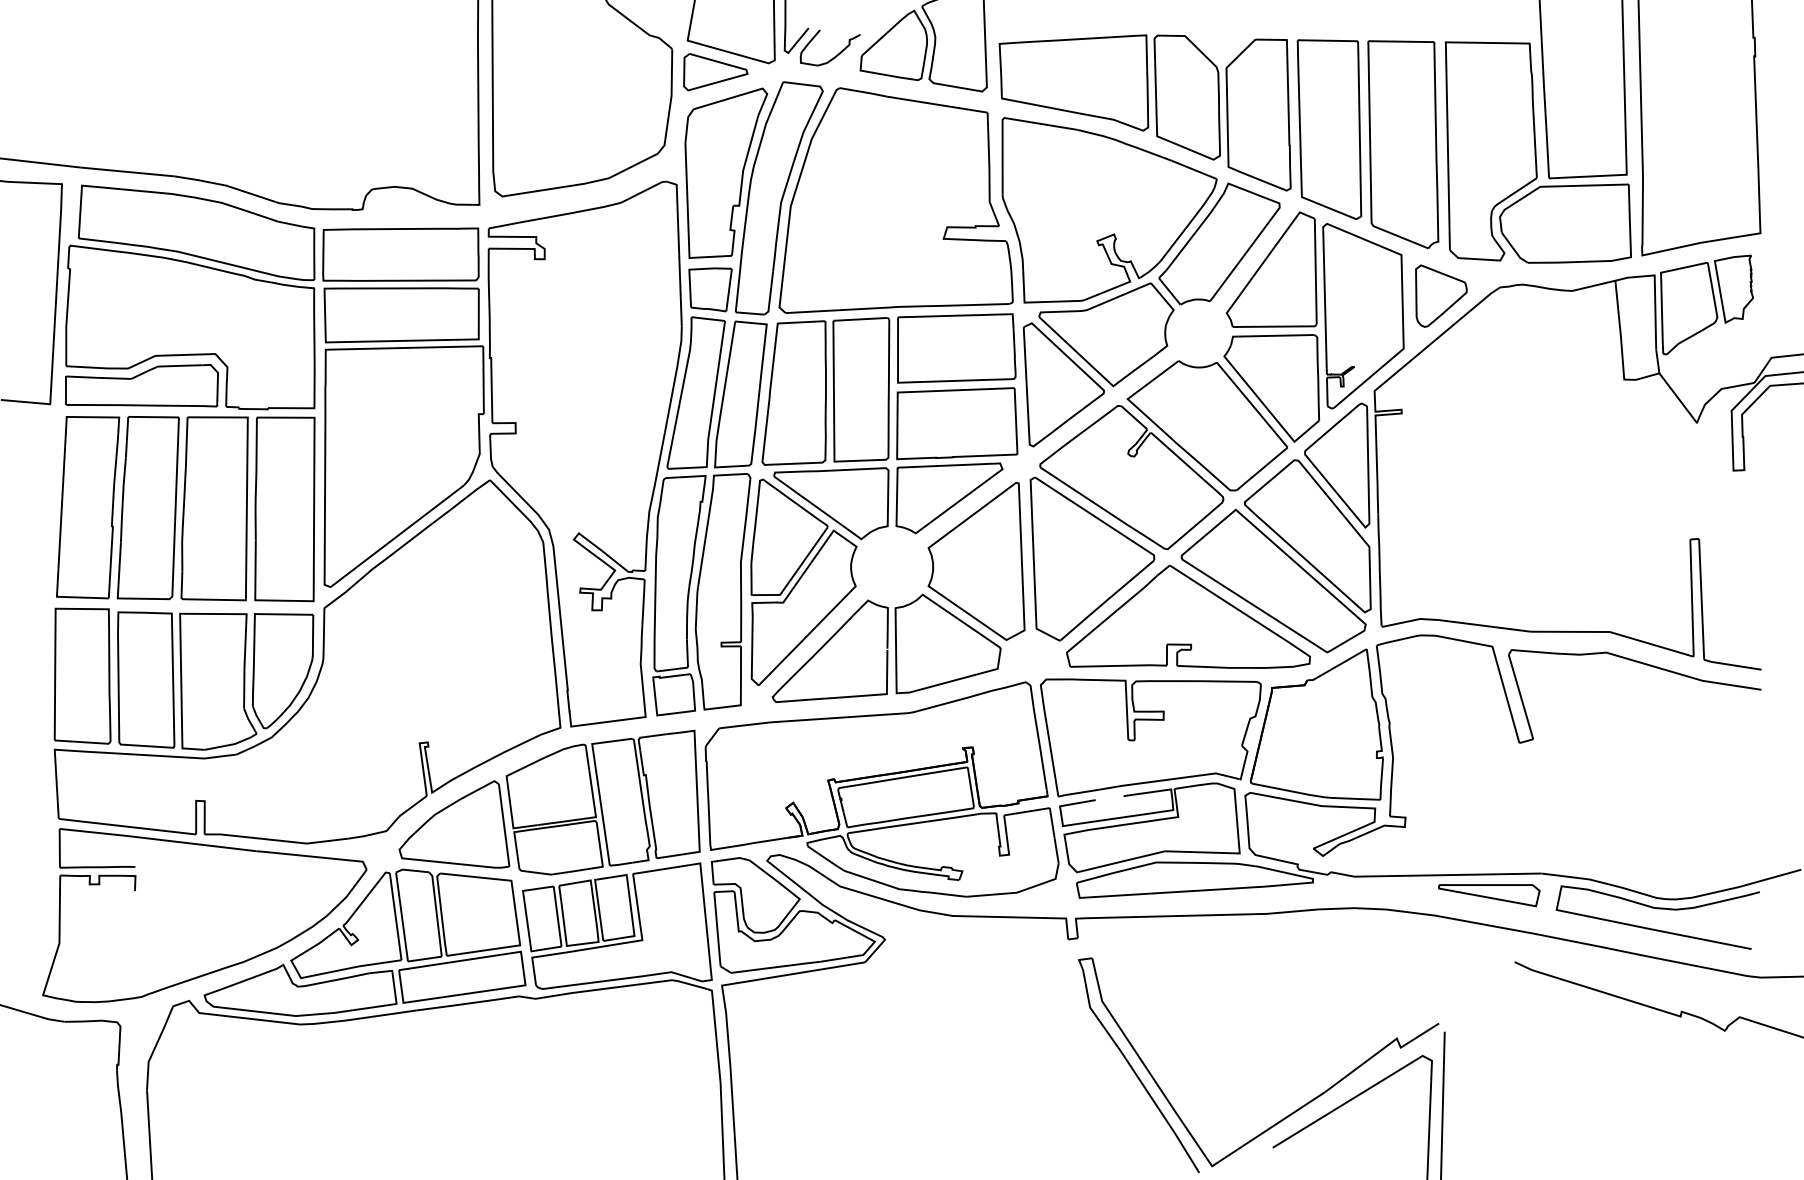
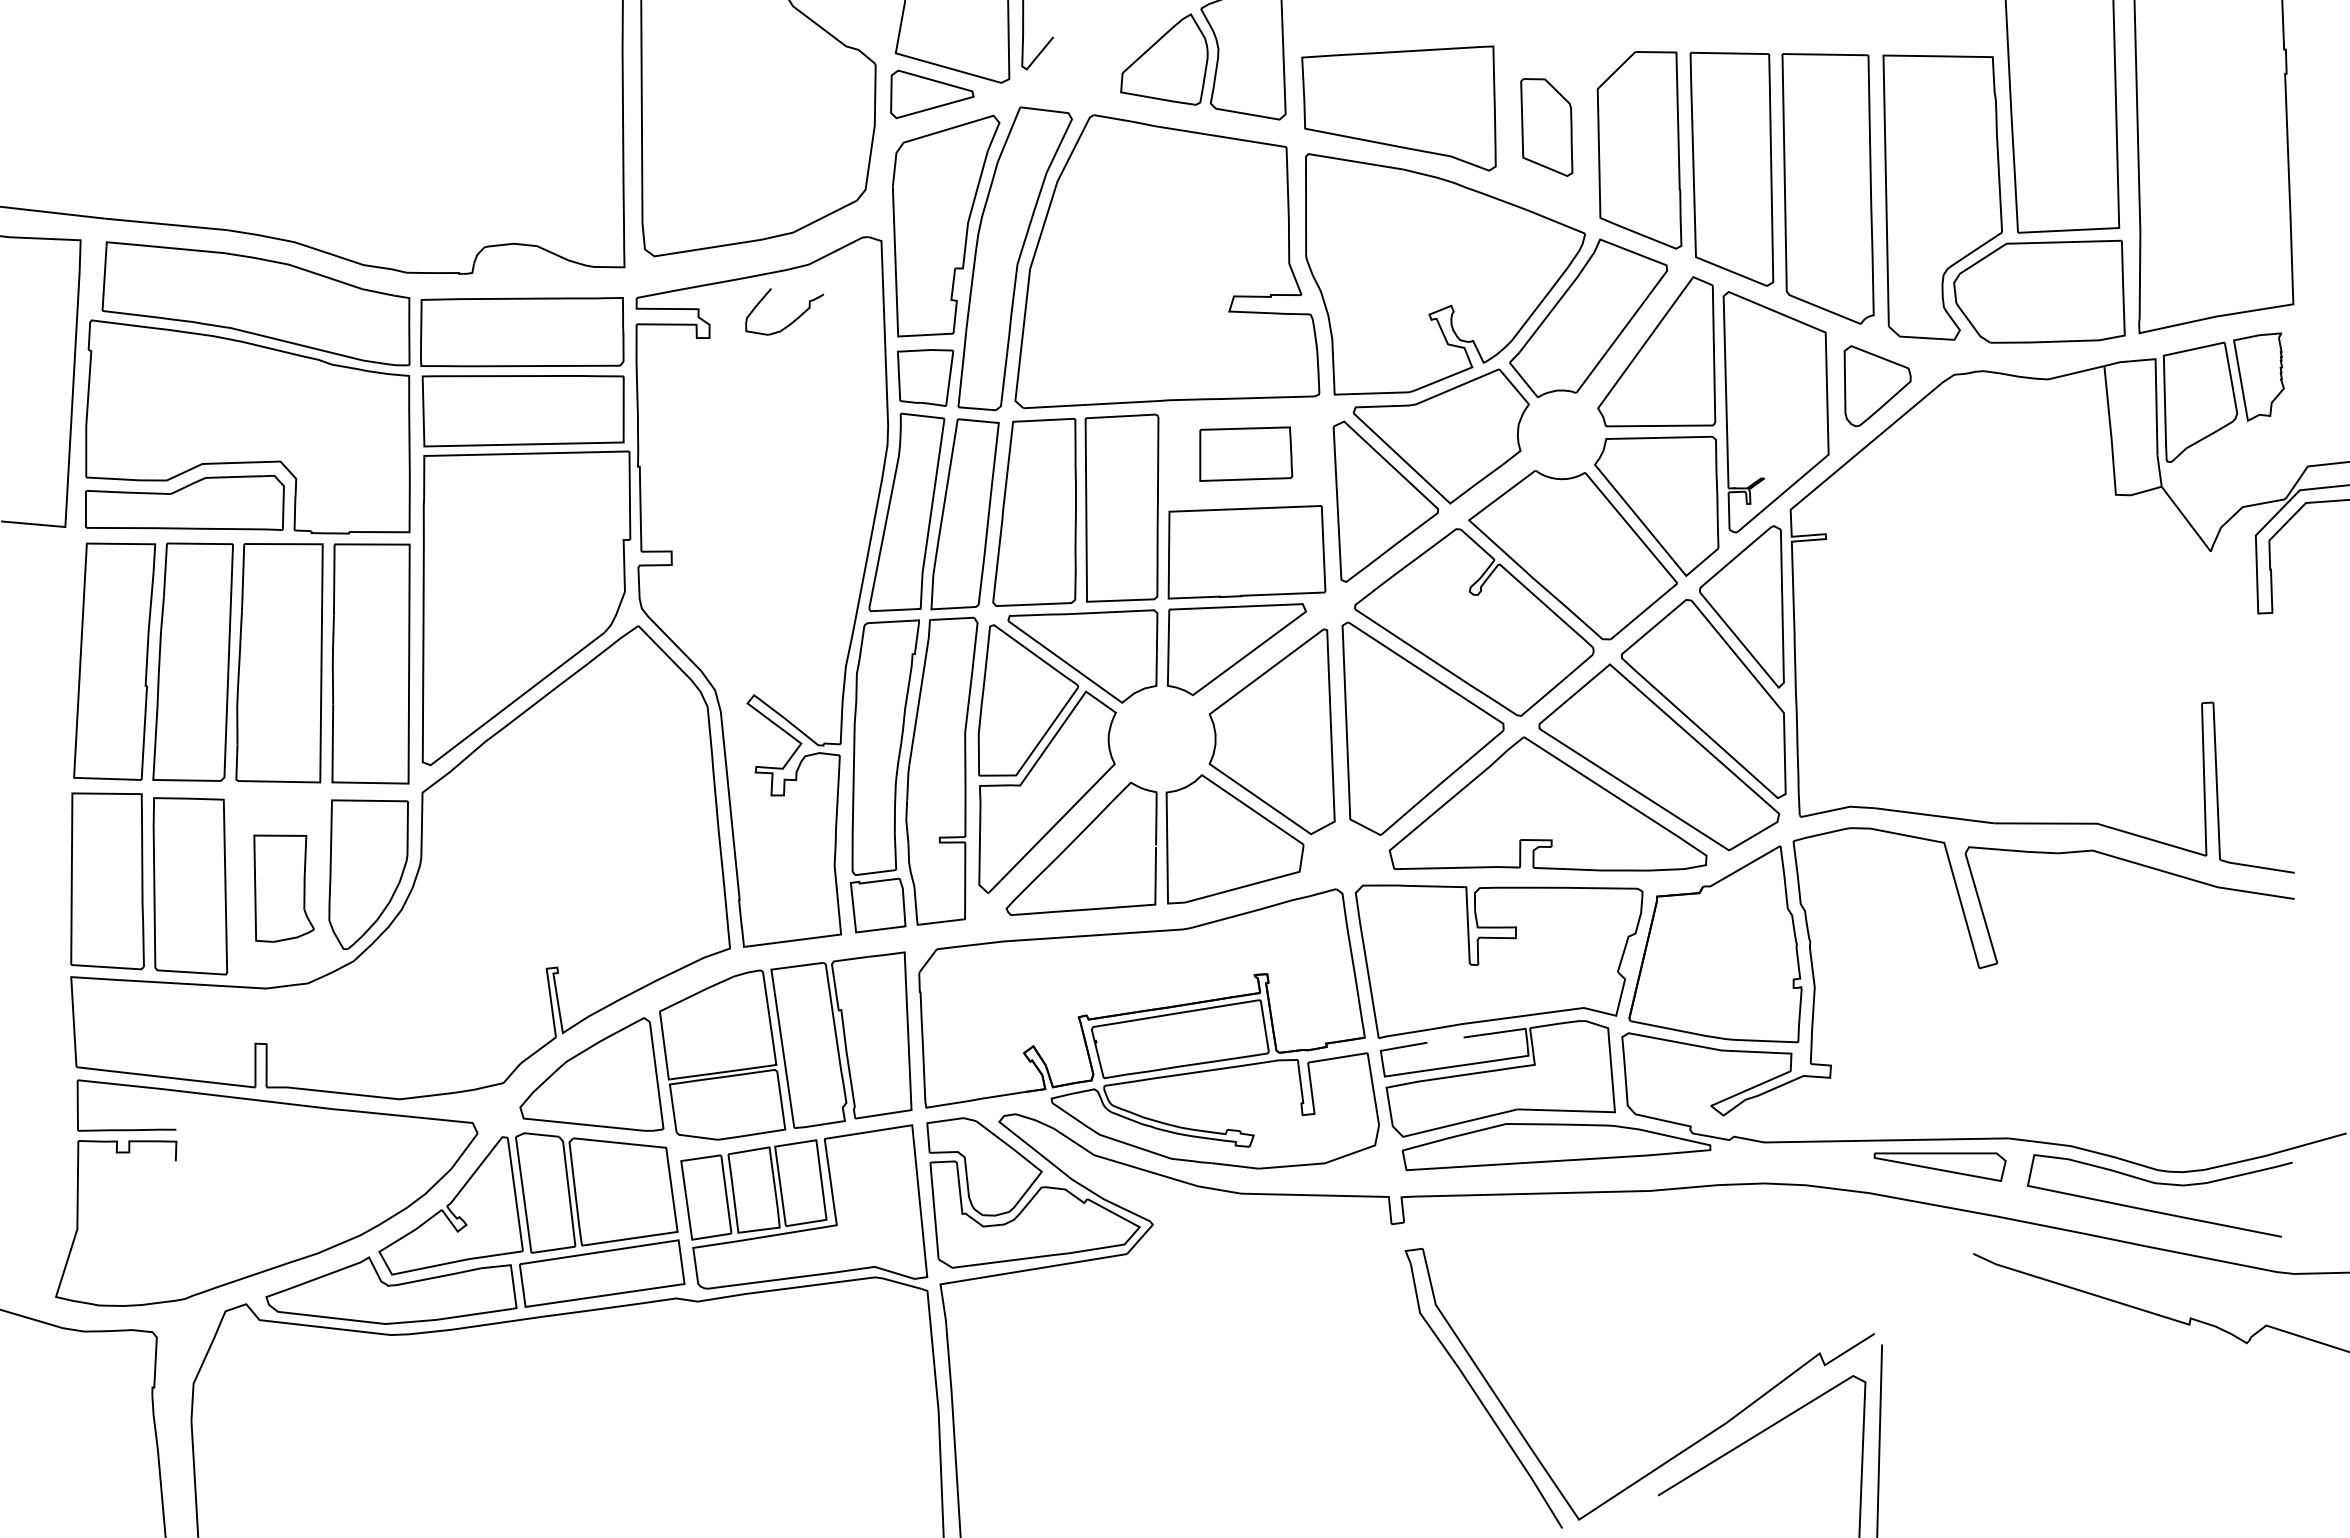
part: (837, 54) -> (793, 320), moved
part: (1187, 97) -> (1546, 127), size x0.6
part: (956, 347) -> (1245, 453), size x0.6
part: (217, 681) -> (283, 888), size x0.6

